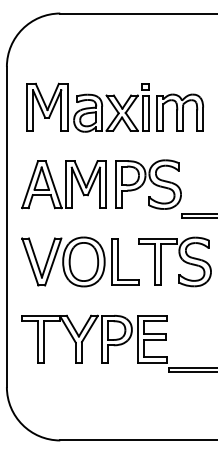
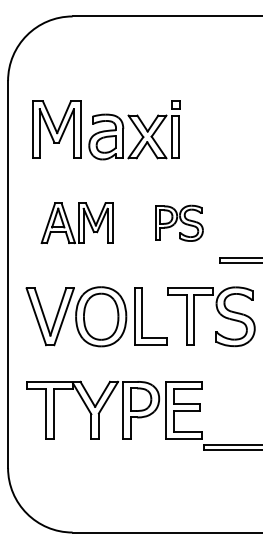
part: (180, 112) -> (217, 135), removed
part: (63, 183) -> (76, 222), size x0.7
part: (148, 184) -> (179, 223), size x0.6

